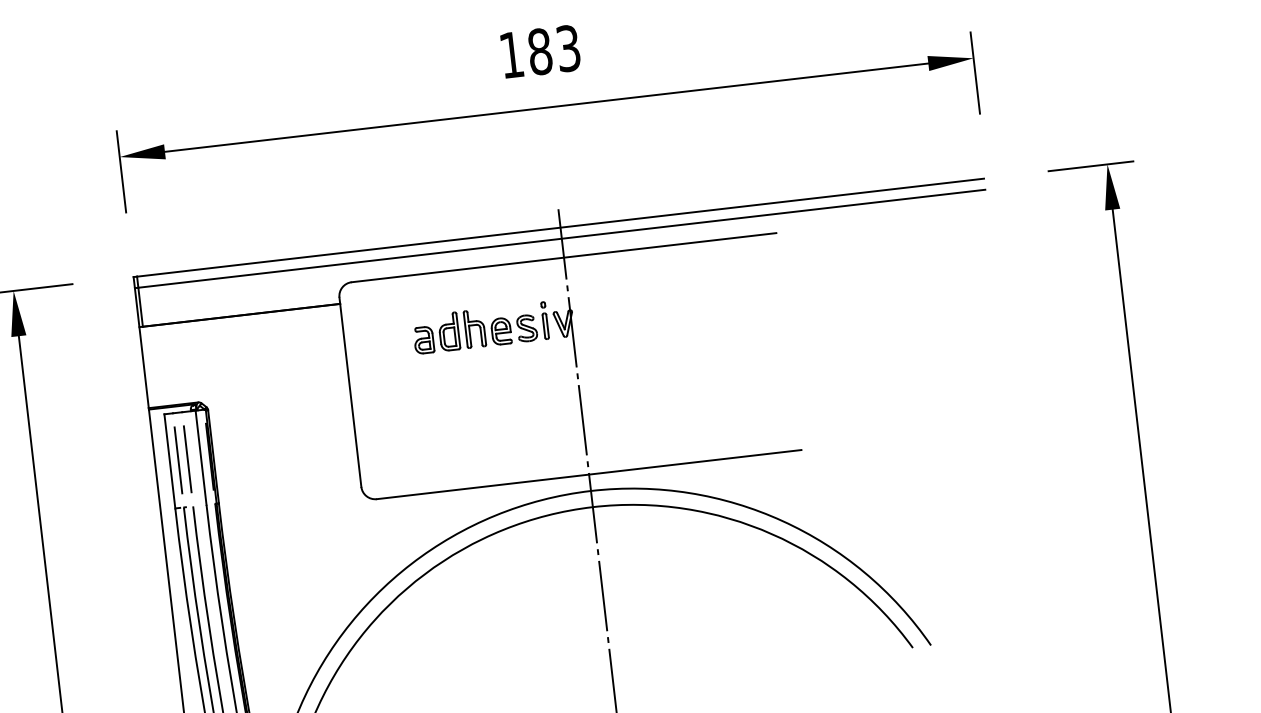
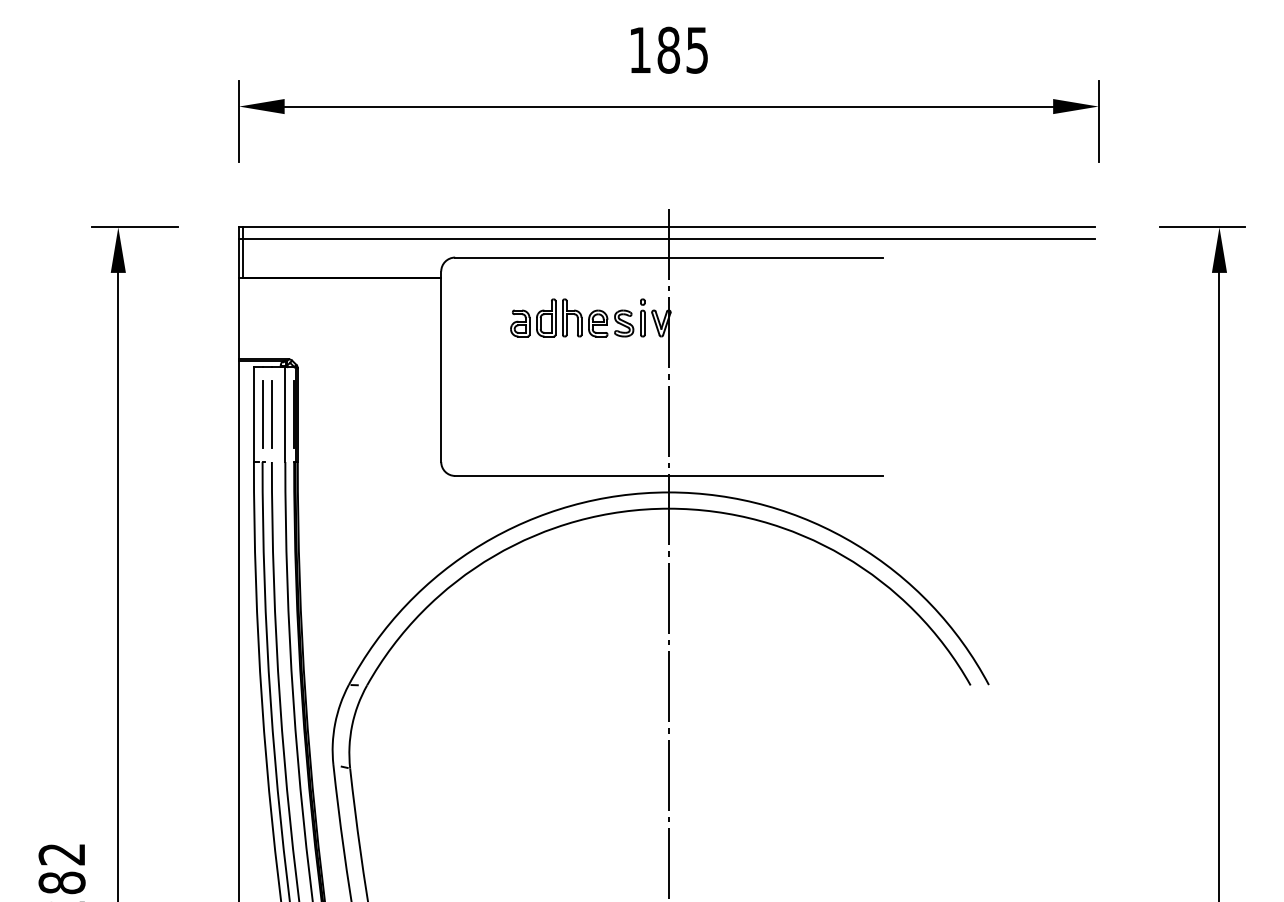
text: (568, 47) -> (697, 49), 183 -> 185

